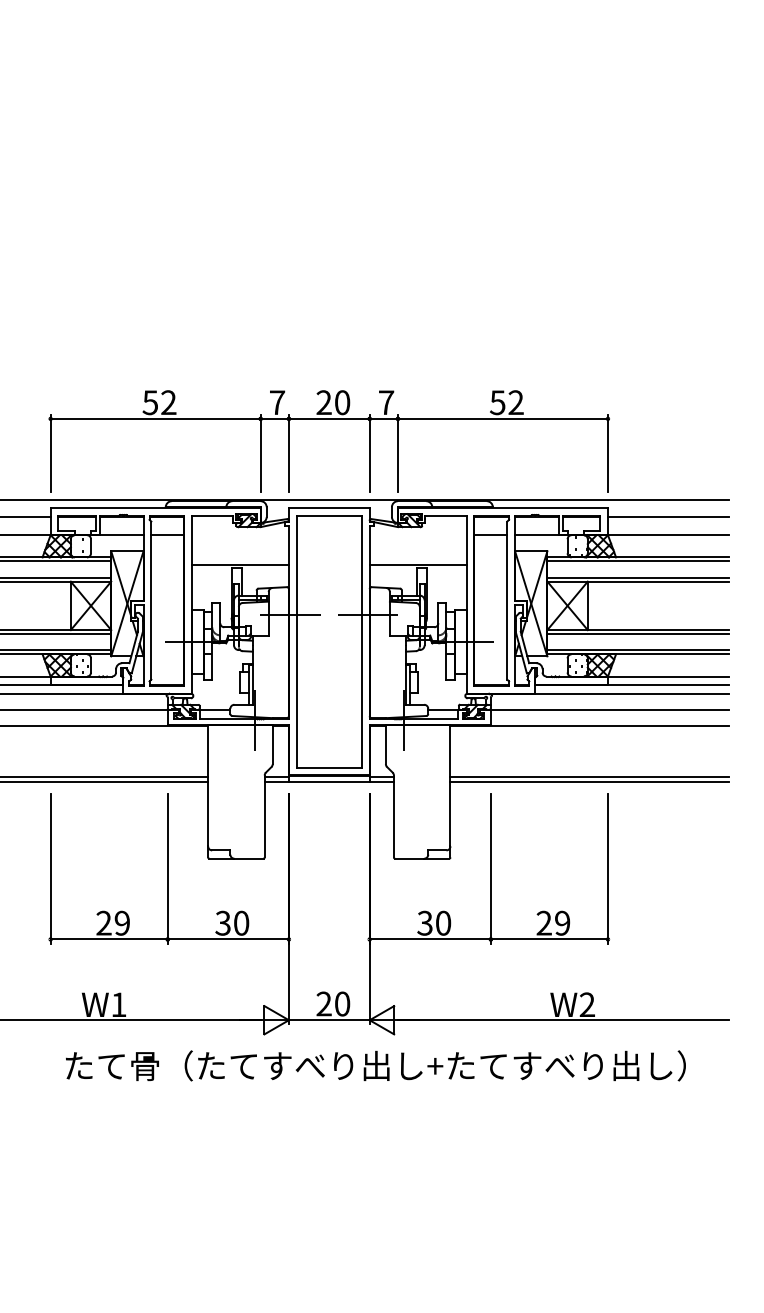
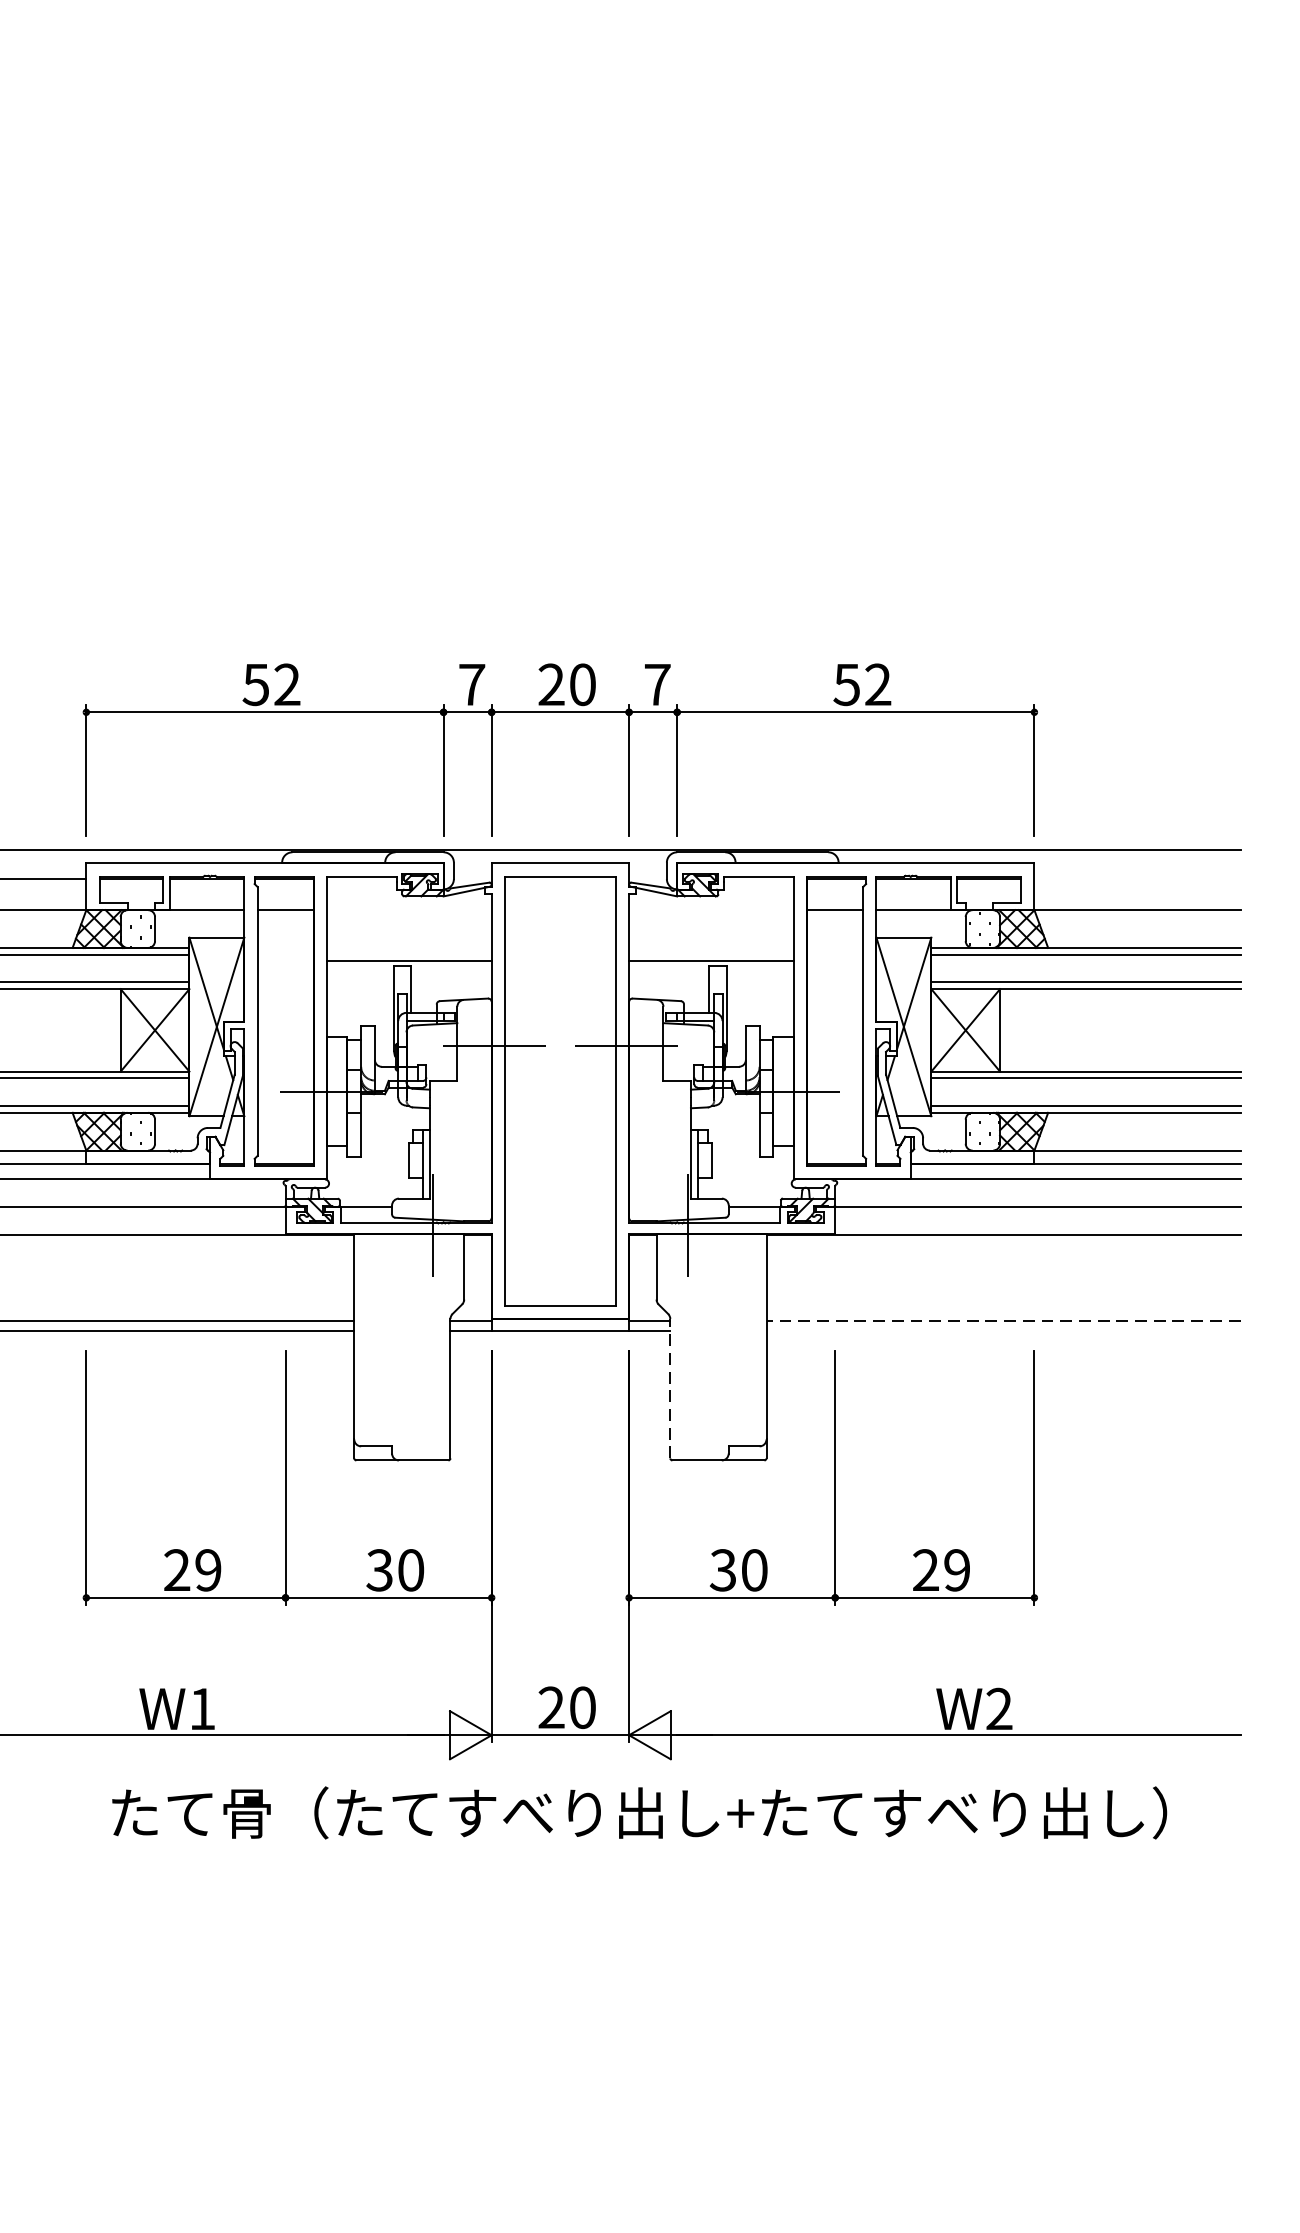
line: (668, 516) -> (1137, 878), removed
line: (589, 776) -> (1002, 1320), solid -> dashed
line: (589, 782) -> (1002, 1330), removed
line: (393, 816) -> (669, 1388), solid -> dashed

